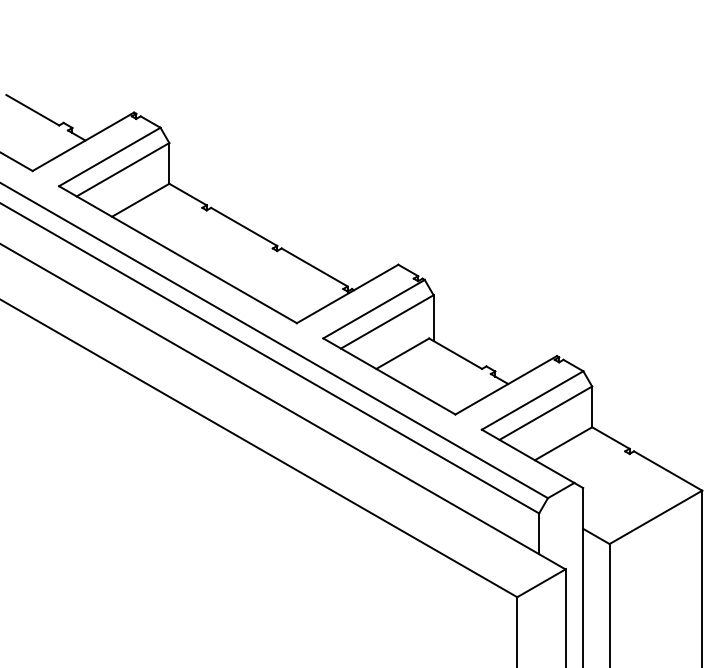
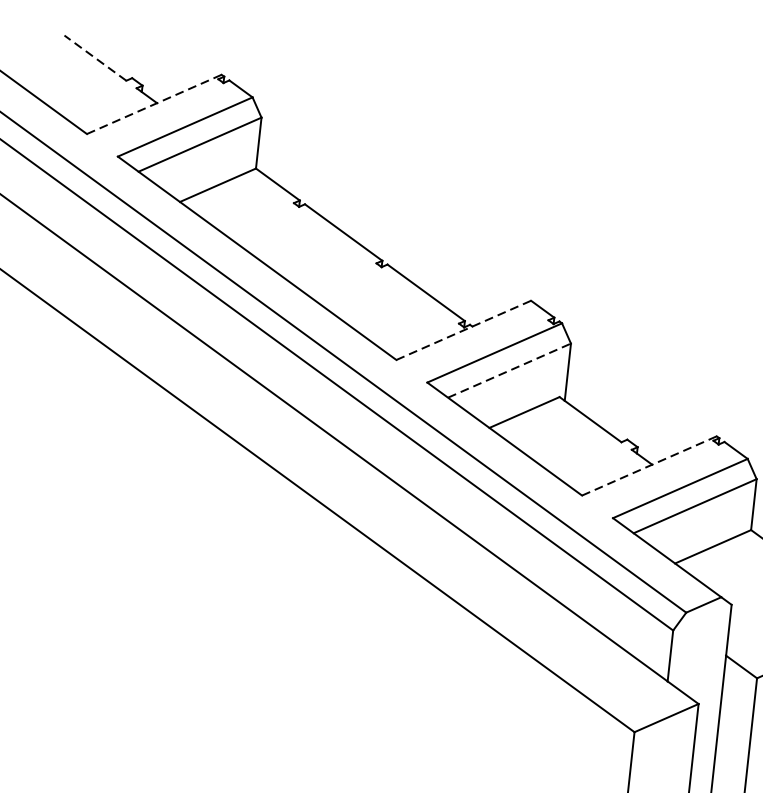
line: (32, 109) -> (95, 57), solid -> dashed
line: (83, 141) -> (154, 104), solid -> dashed
line: (347, 293) -> (463, 329), solid -> dashed
line: (387, 321) -> (509, 370), solid -> dashed
line: (506, 385) -> (649, 466), solid -> dashed

